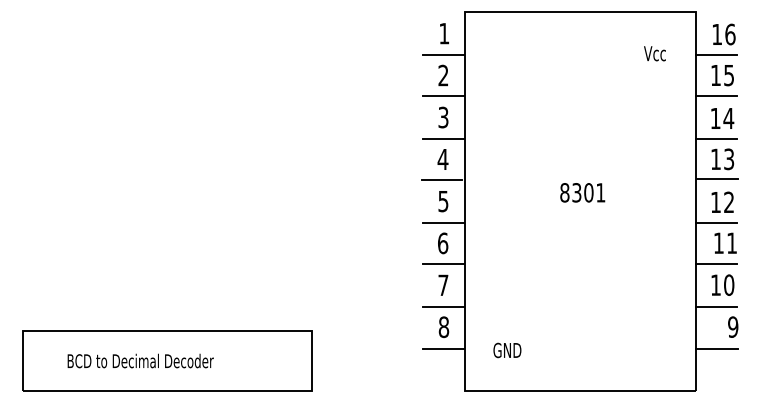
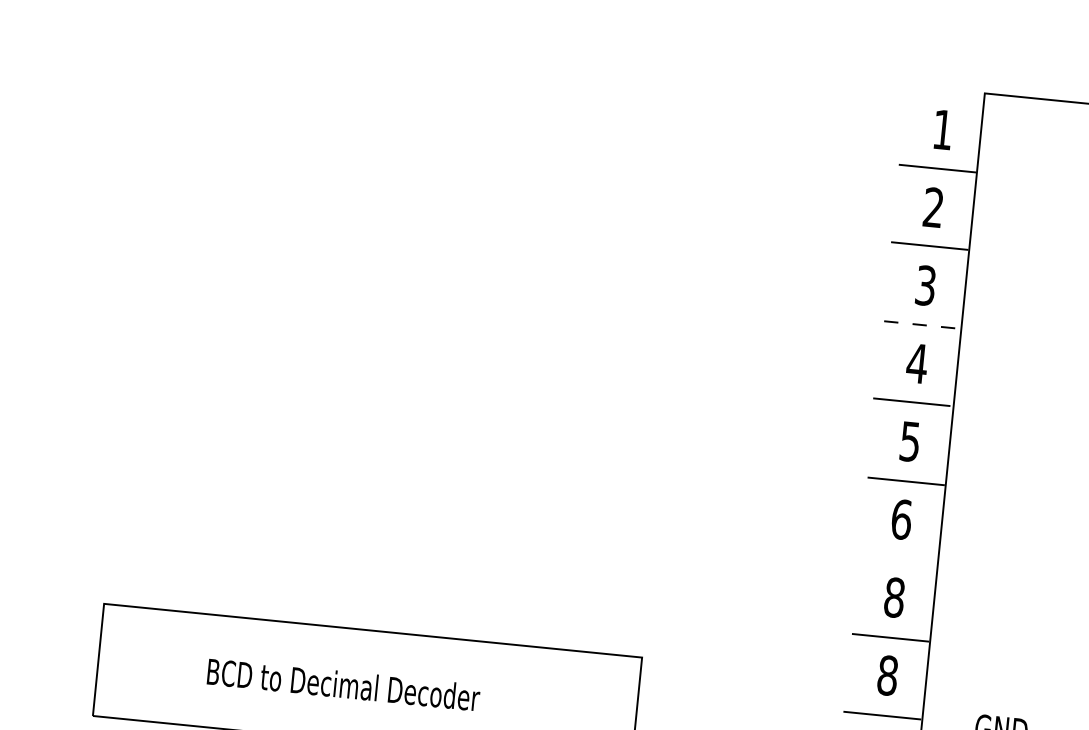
line: (443, 138) -> (921, 324), solid -> dashed
line: (443, 264) -> (898, 558), removed
text: (443, 285) -> (894, 597), 7 -> 8
text: (140, 360) -> (343, 683), moved

